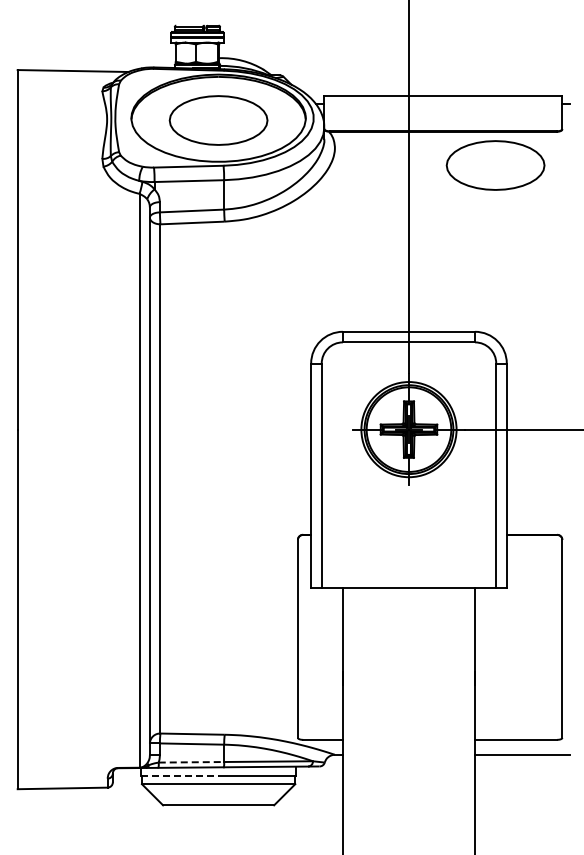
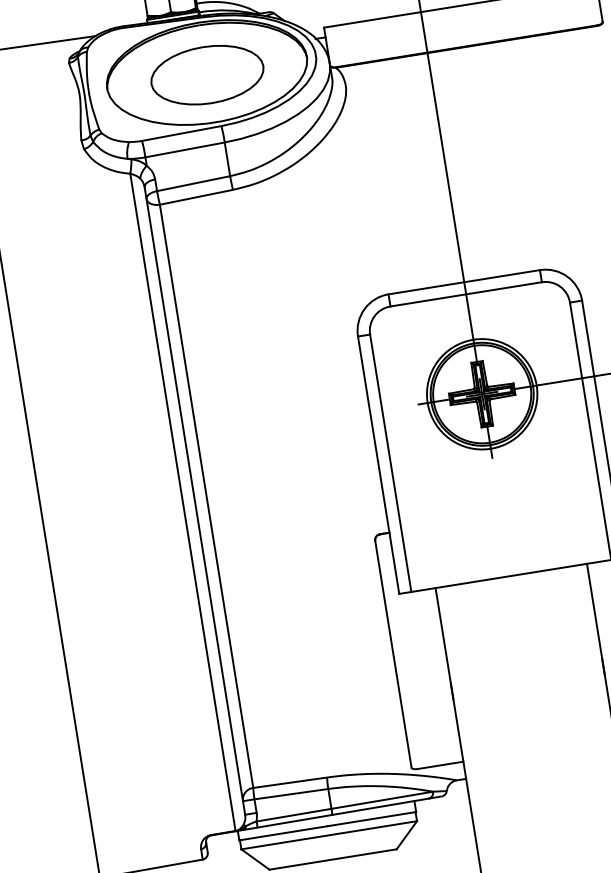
part: (495, 165) -> (532, 75), removed
line: (191, 762) -> (294, 815), dashed -> solid
line: (180, 776) -> (284, 833), dashed -> solid

